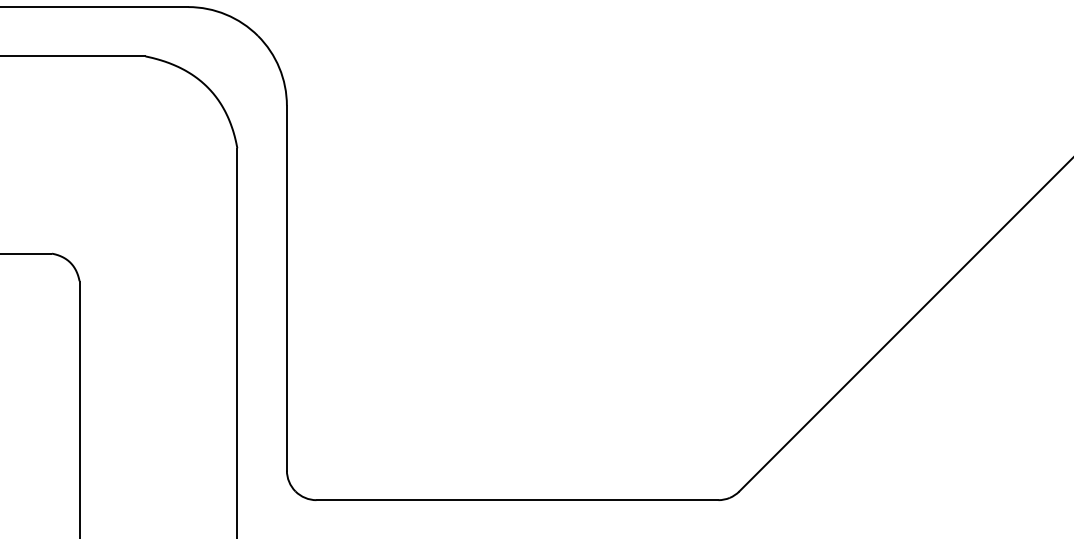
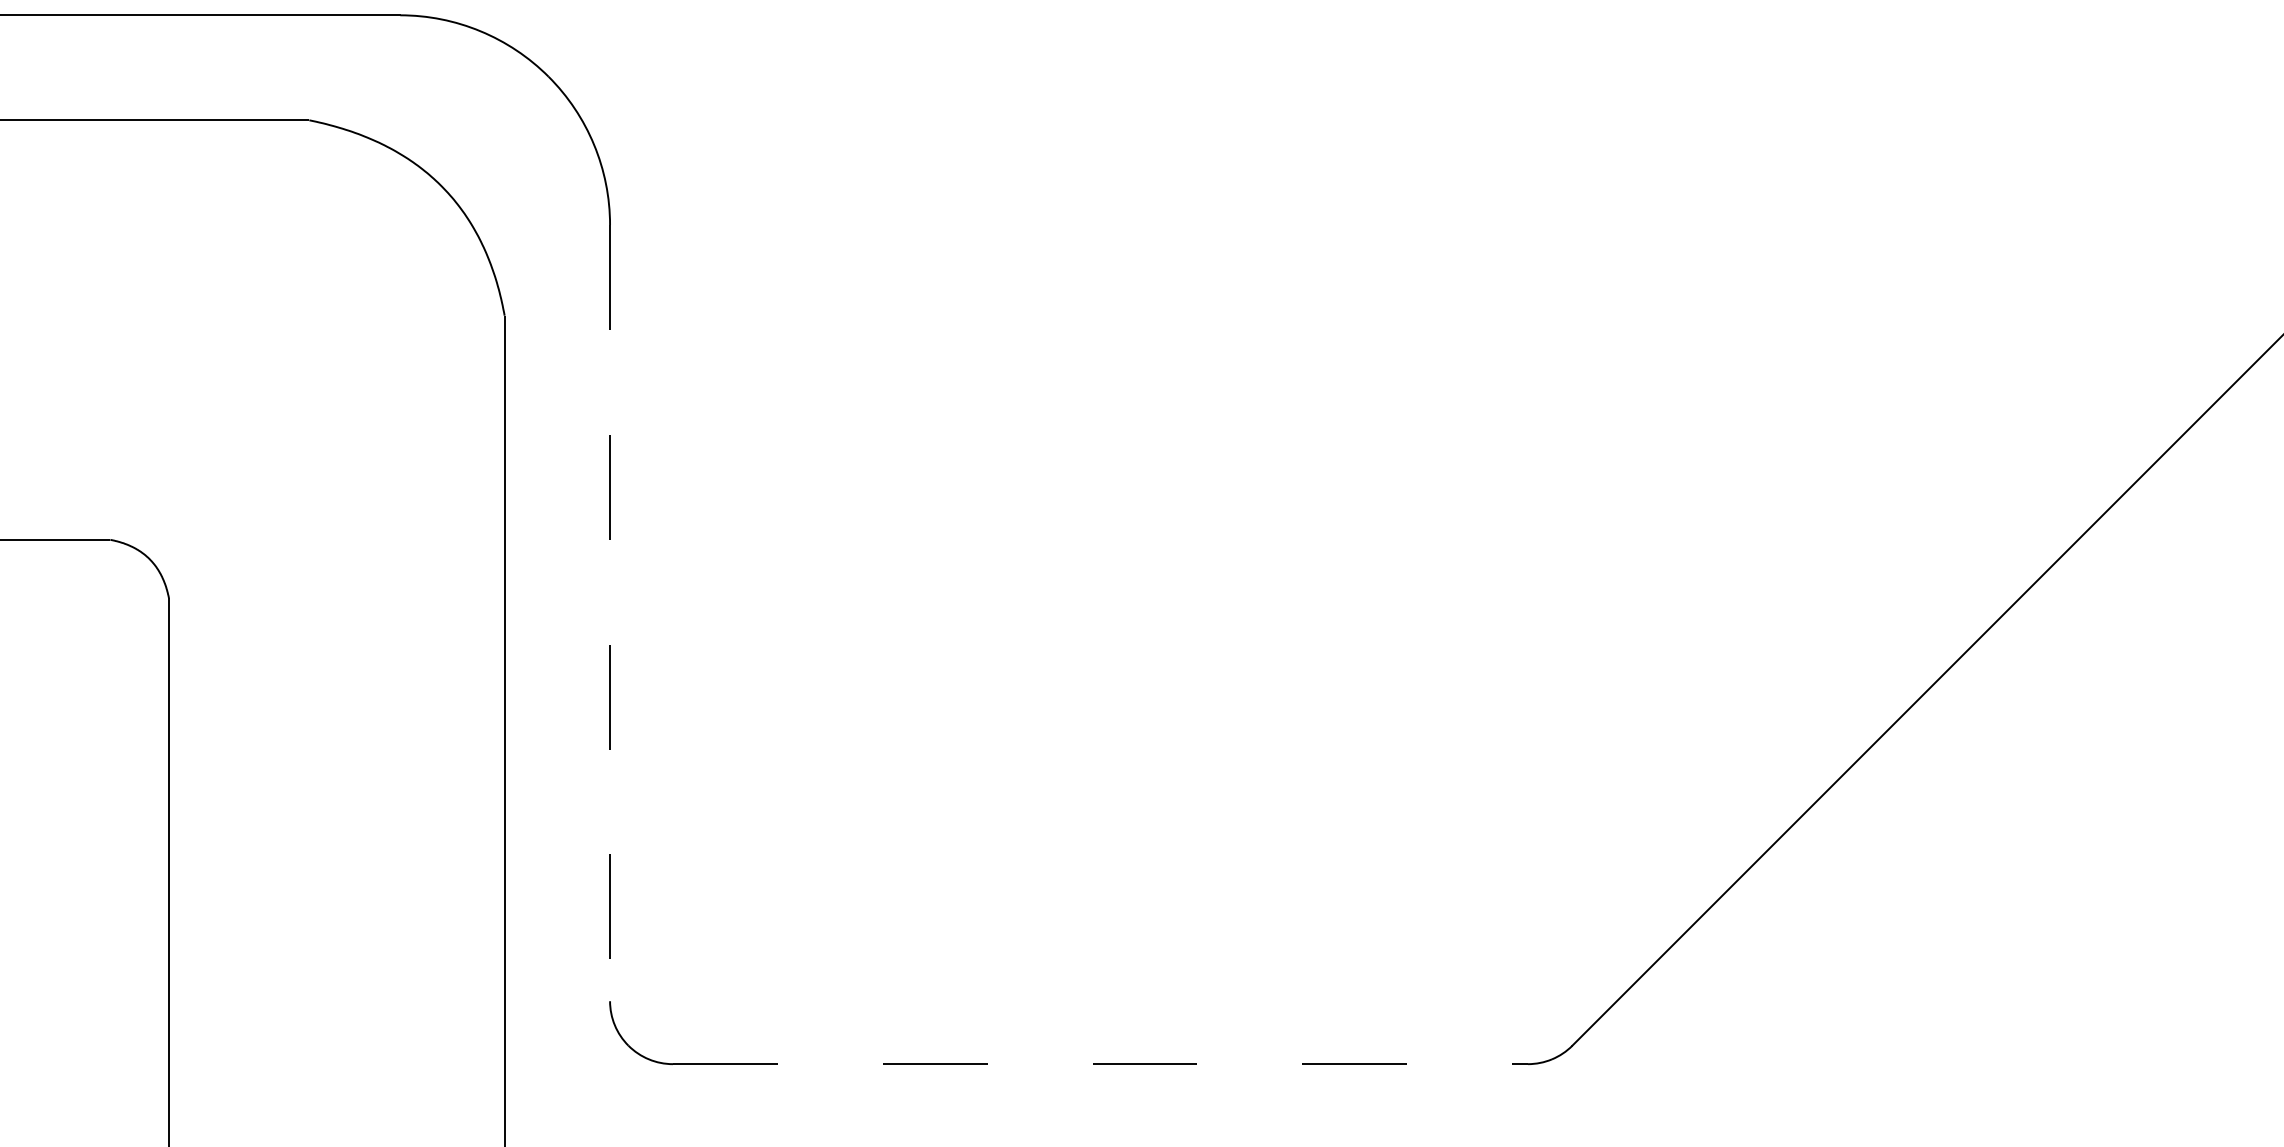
line: (286, 288) -> (609, 613), solid -> dashed
line: (517, 500) -> (1100, 1064), solid -> dashed

